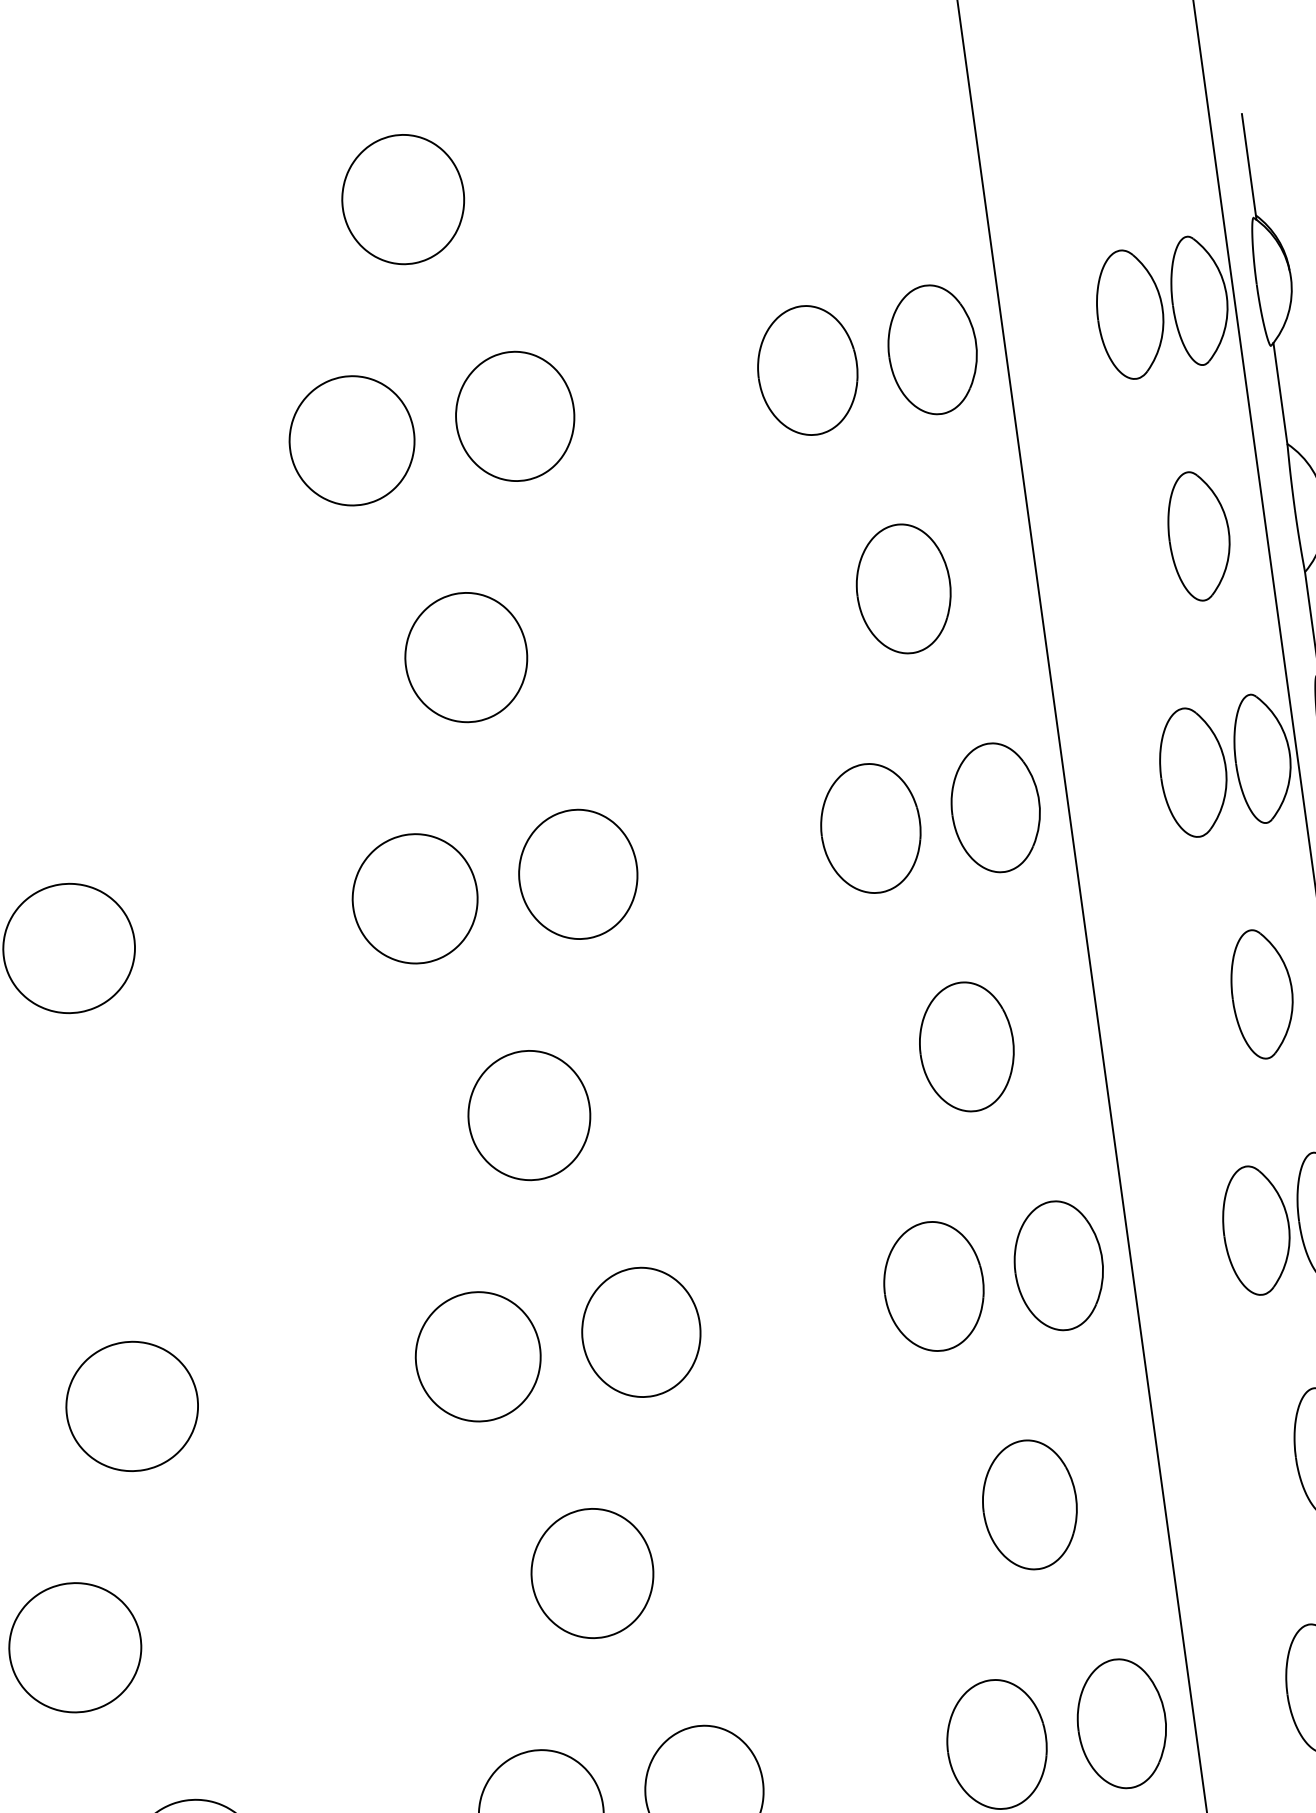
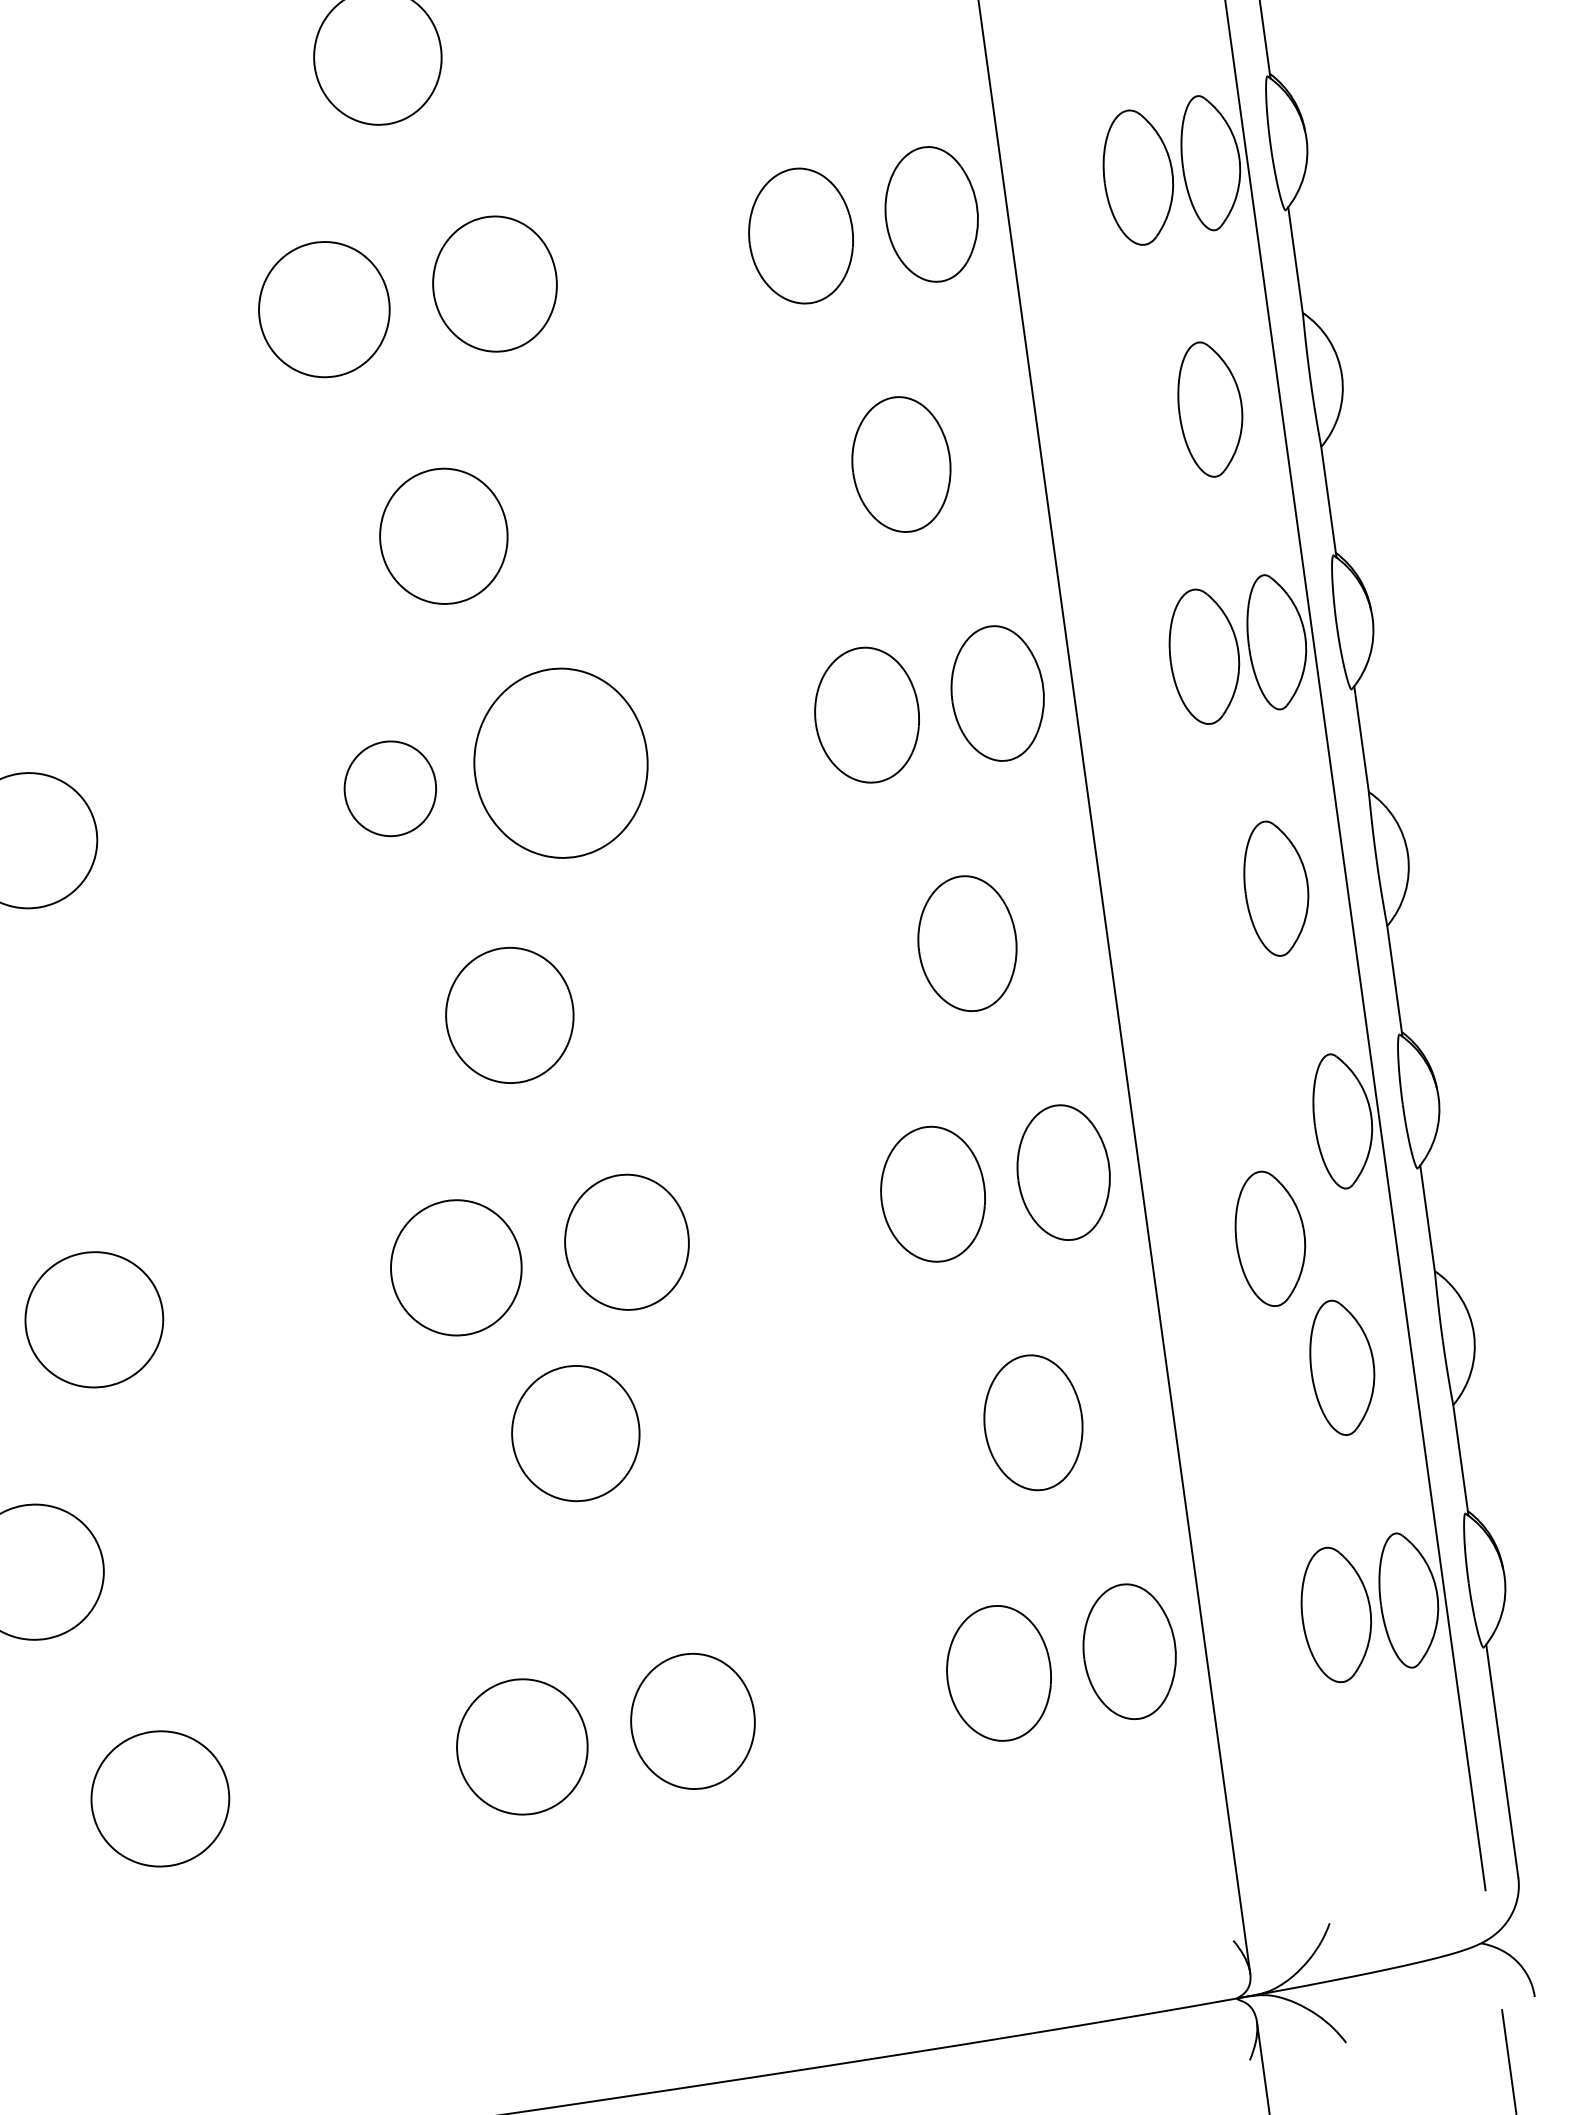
part: (577, 873) -> (560, 762), size x1.4
part: (415, 898) -> (390, 788), size x0.7
part: (1256, 1230) -> (1270, 1238), moved
part: (592, 1573) -> (575, 1433), moved

